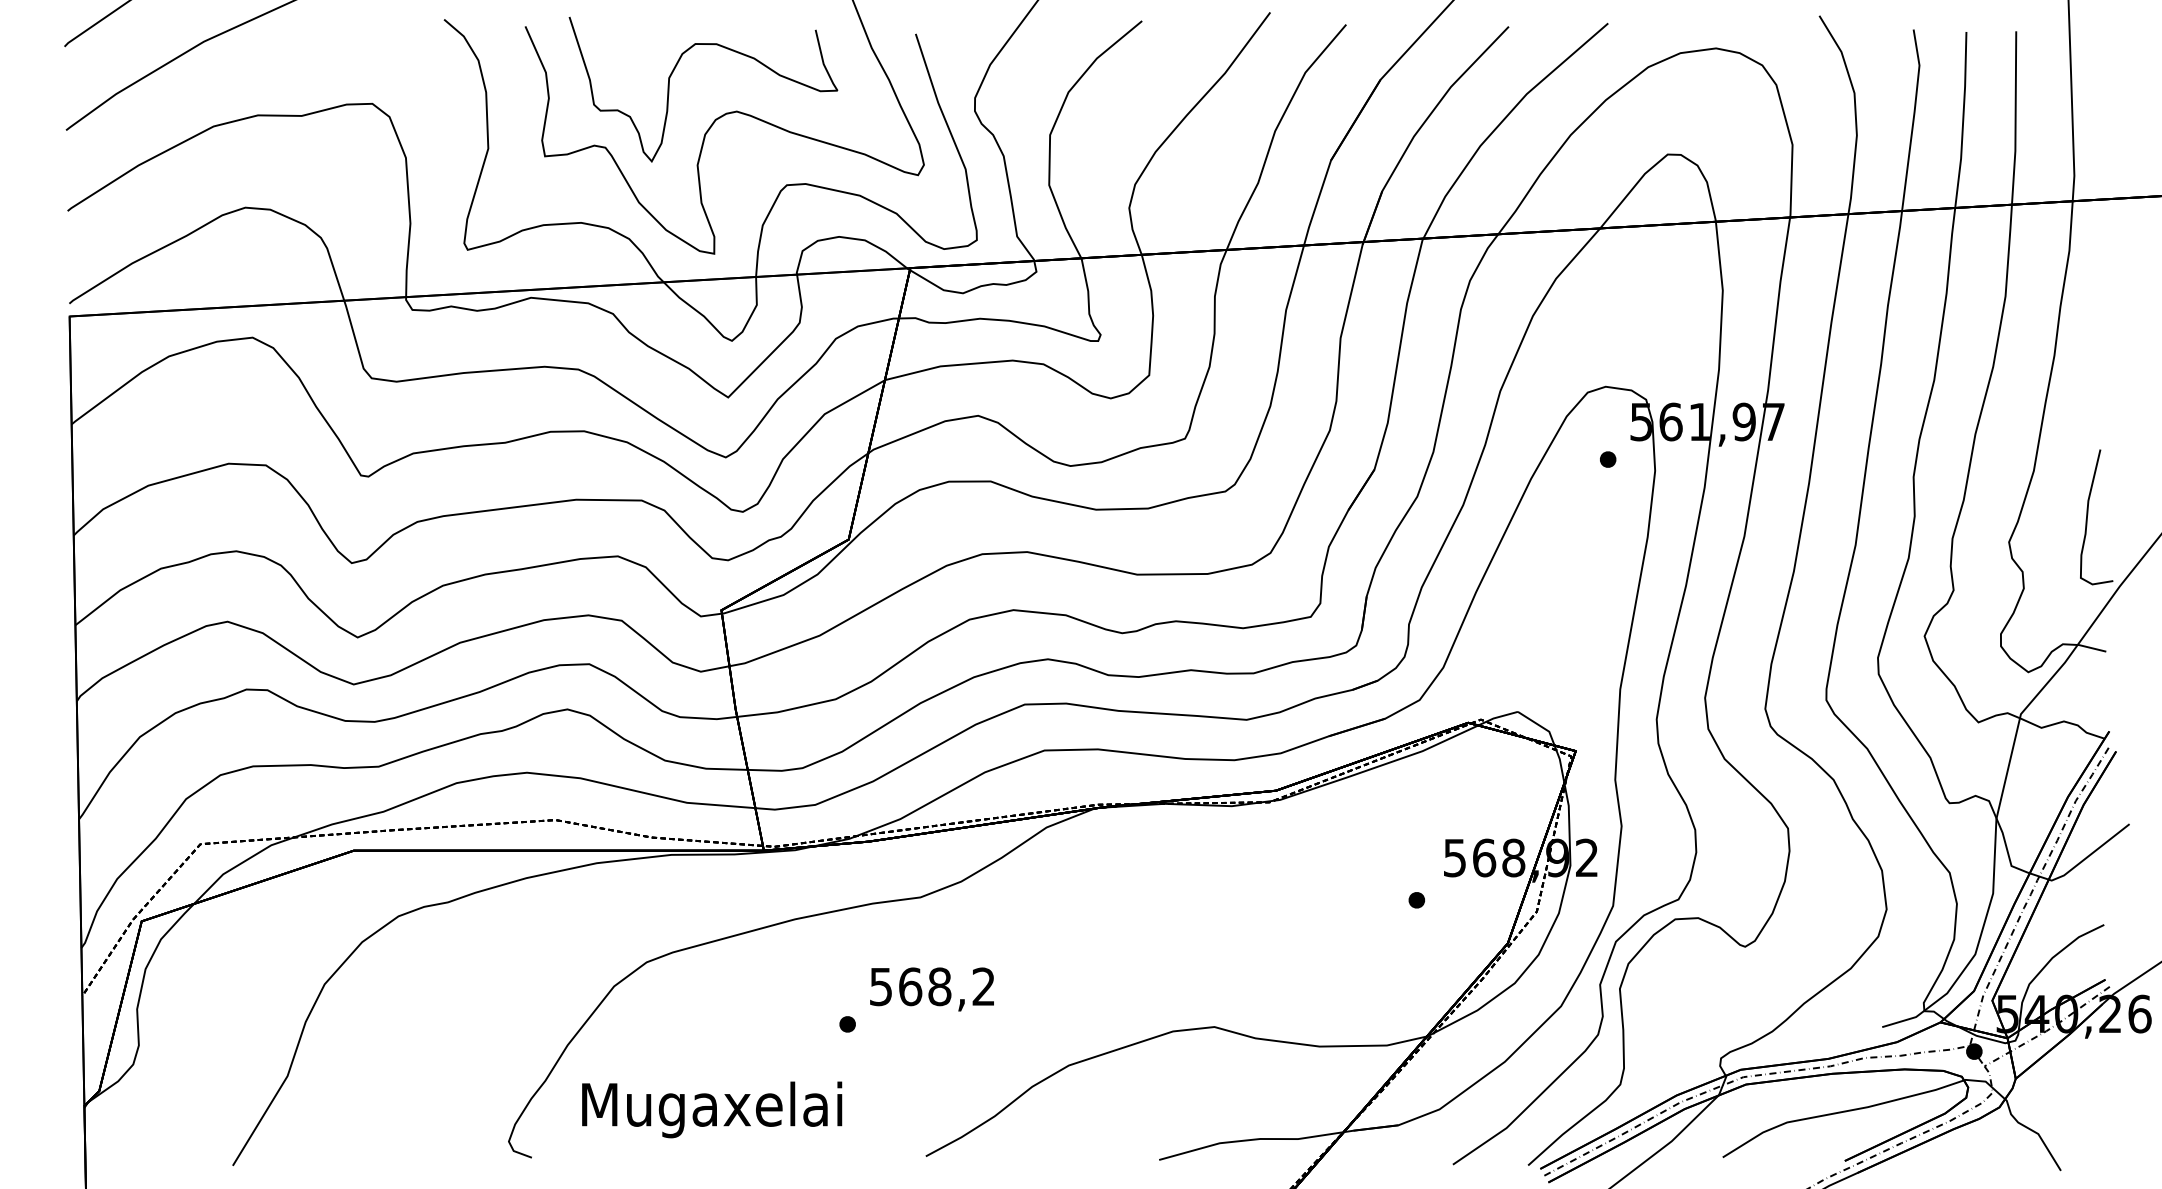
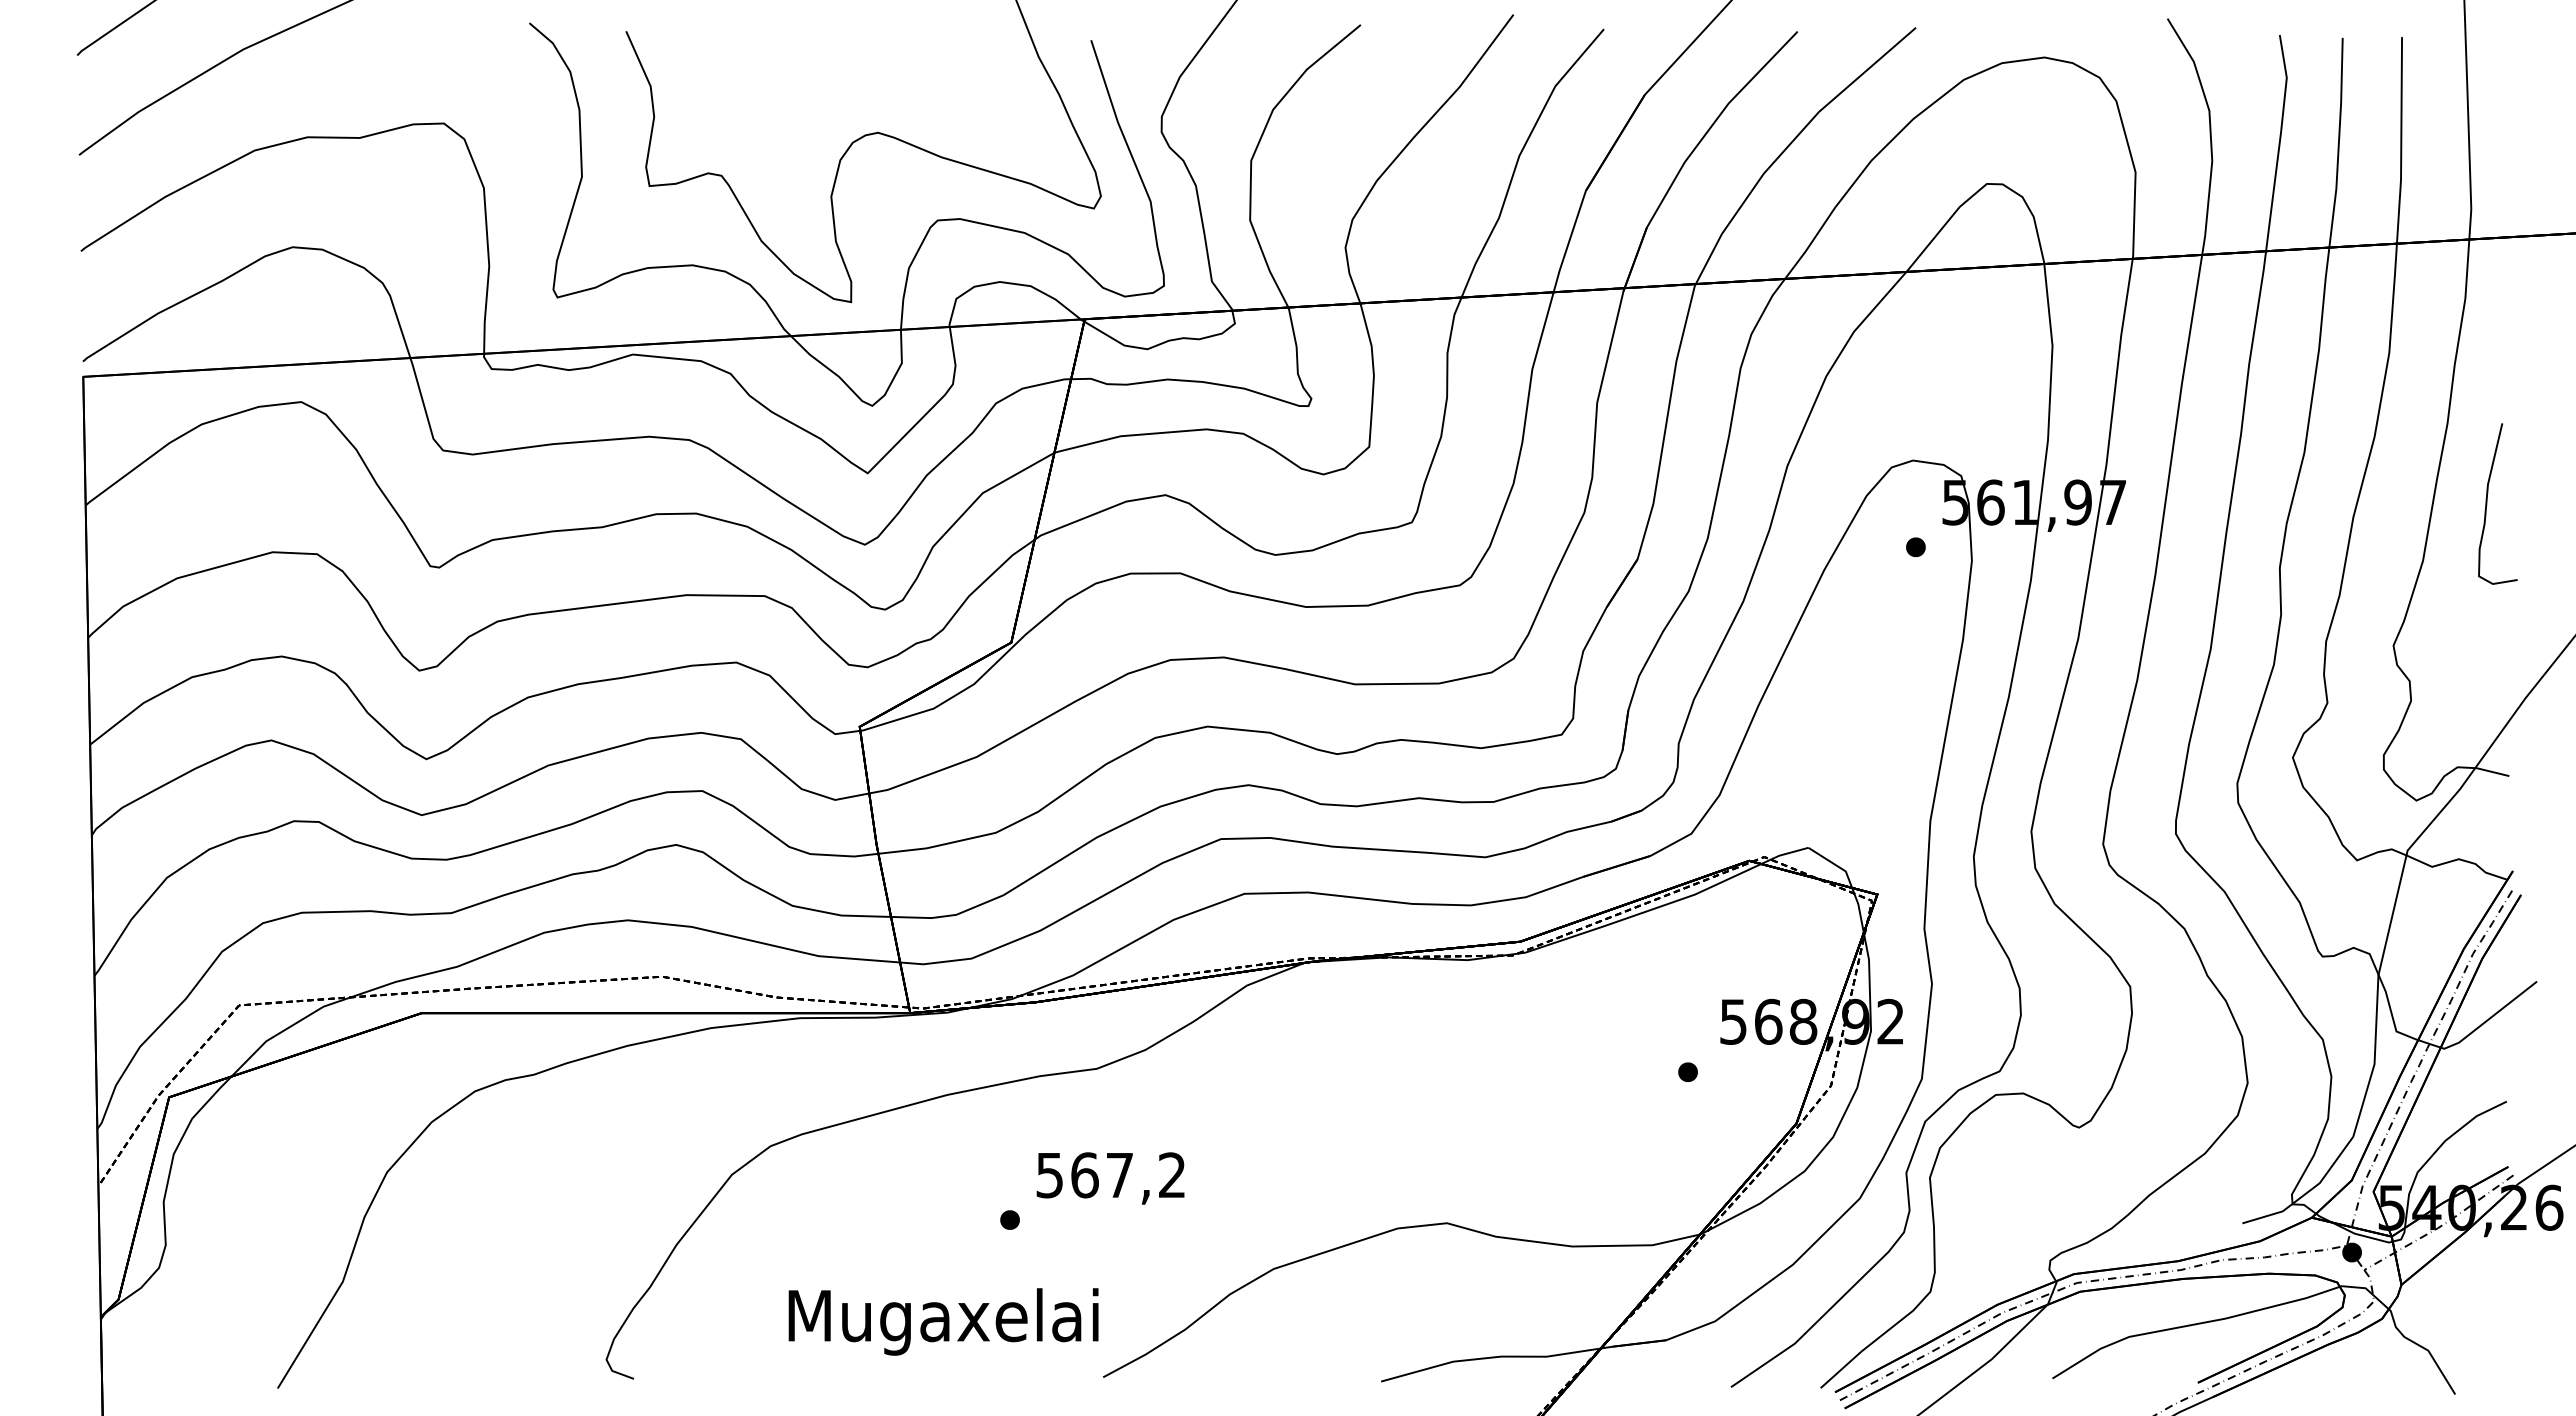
curve: (670, 81) -> (798, 97), removed
curve: (2087, 516) -> (2487, 503), moved
text: (939, 986) -> (1119, 1175), 568,2 -> 567,2
text: (712, 1109) -> (943, 1321), moved

